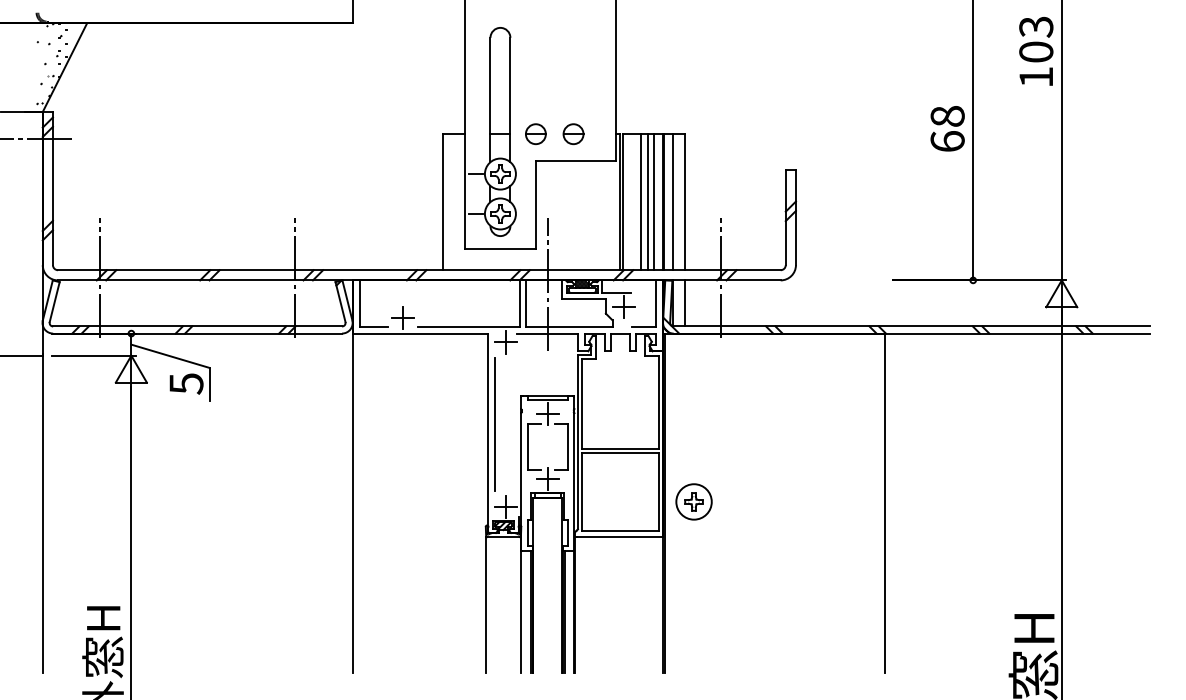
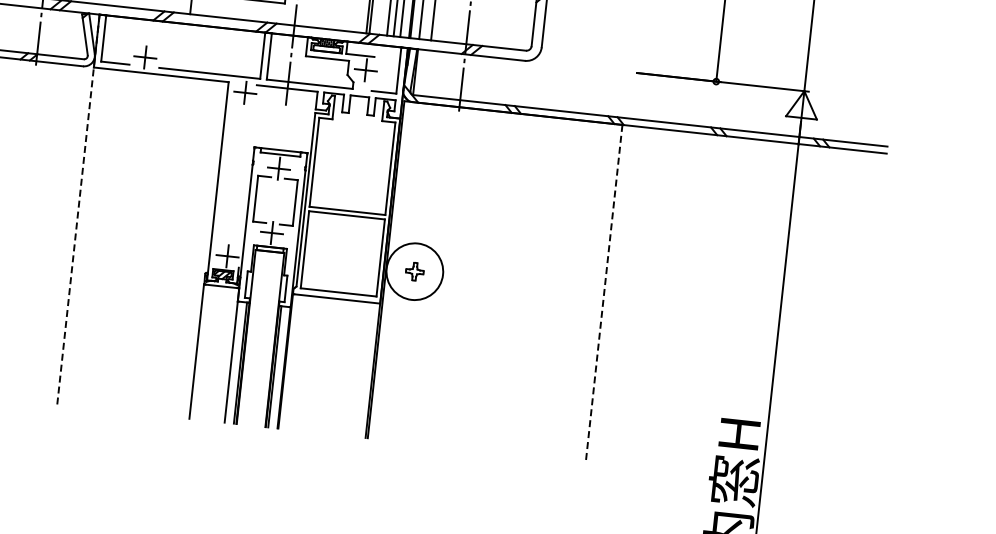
line: (685, 303) -> (427, 73), removed
line: (495, 424) -> (225, 173), removed
line: (352, 475) -> (78, 208), solid -> dashed
circle: (693, 501) -> (414, 271), size x1.6
line: (884, 503) -> (604, 293), solid -> dashed

